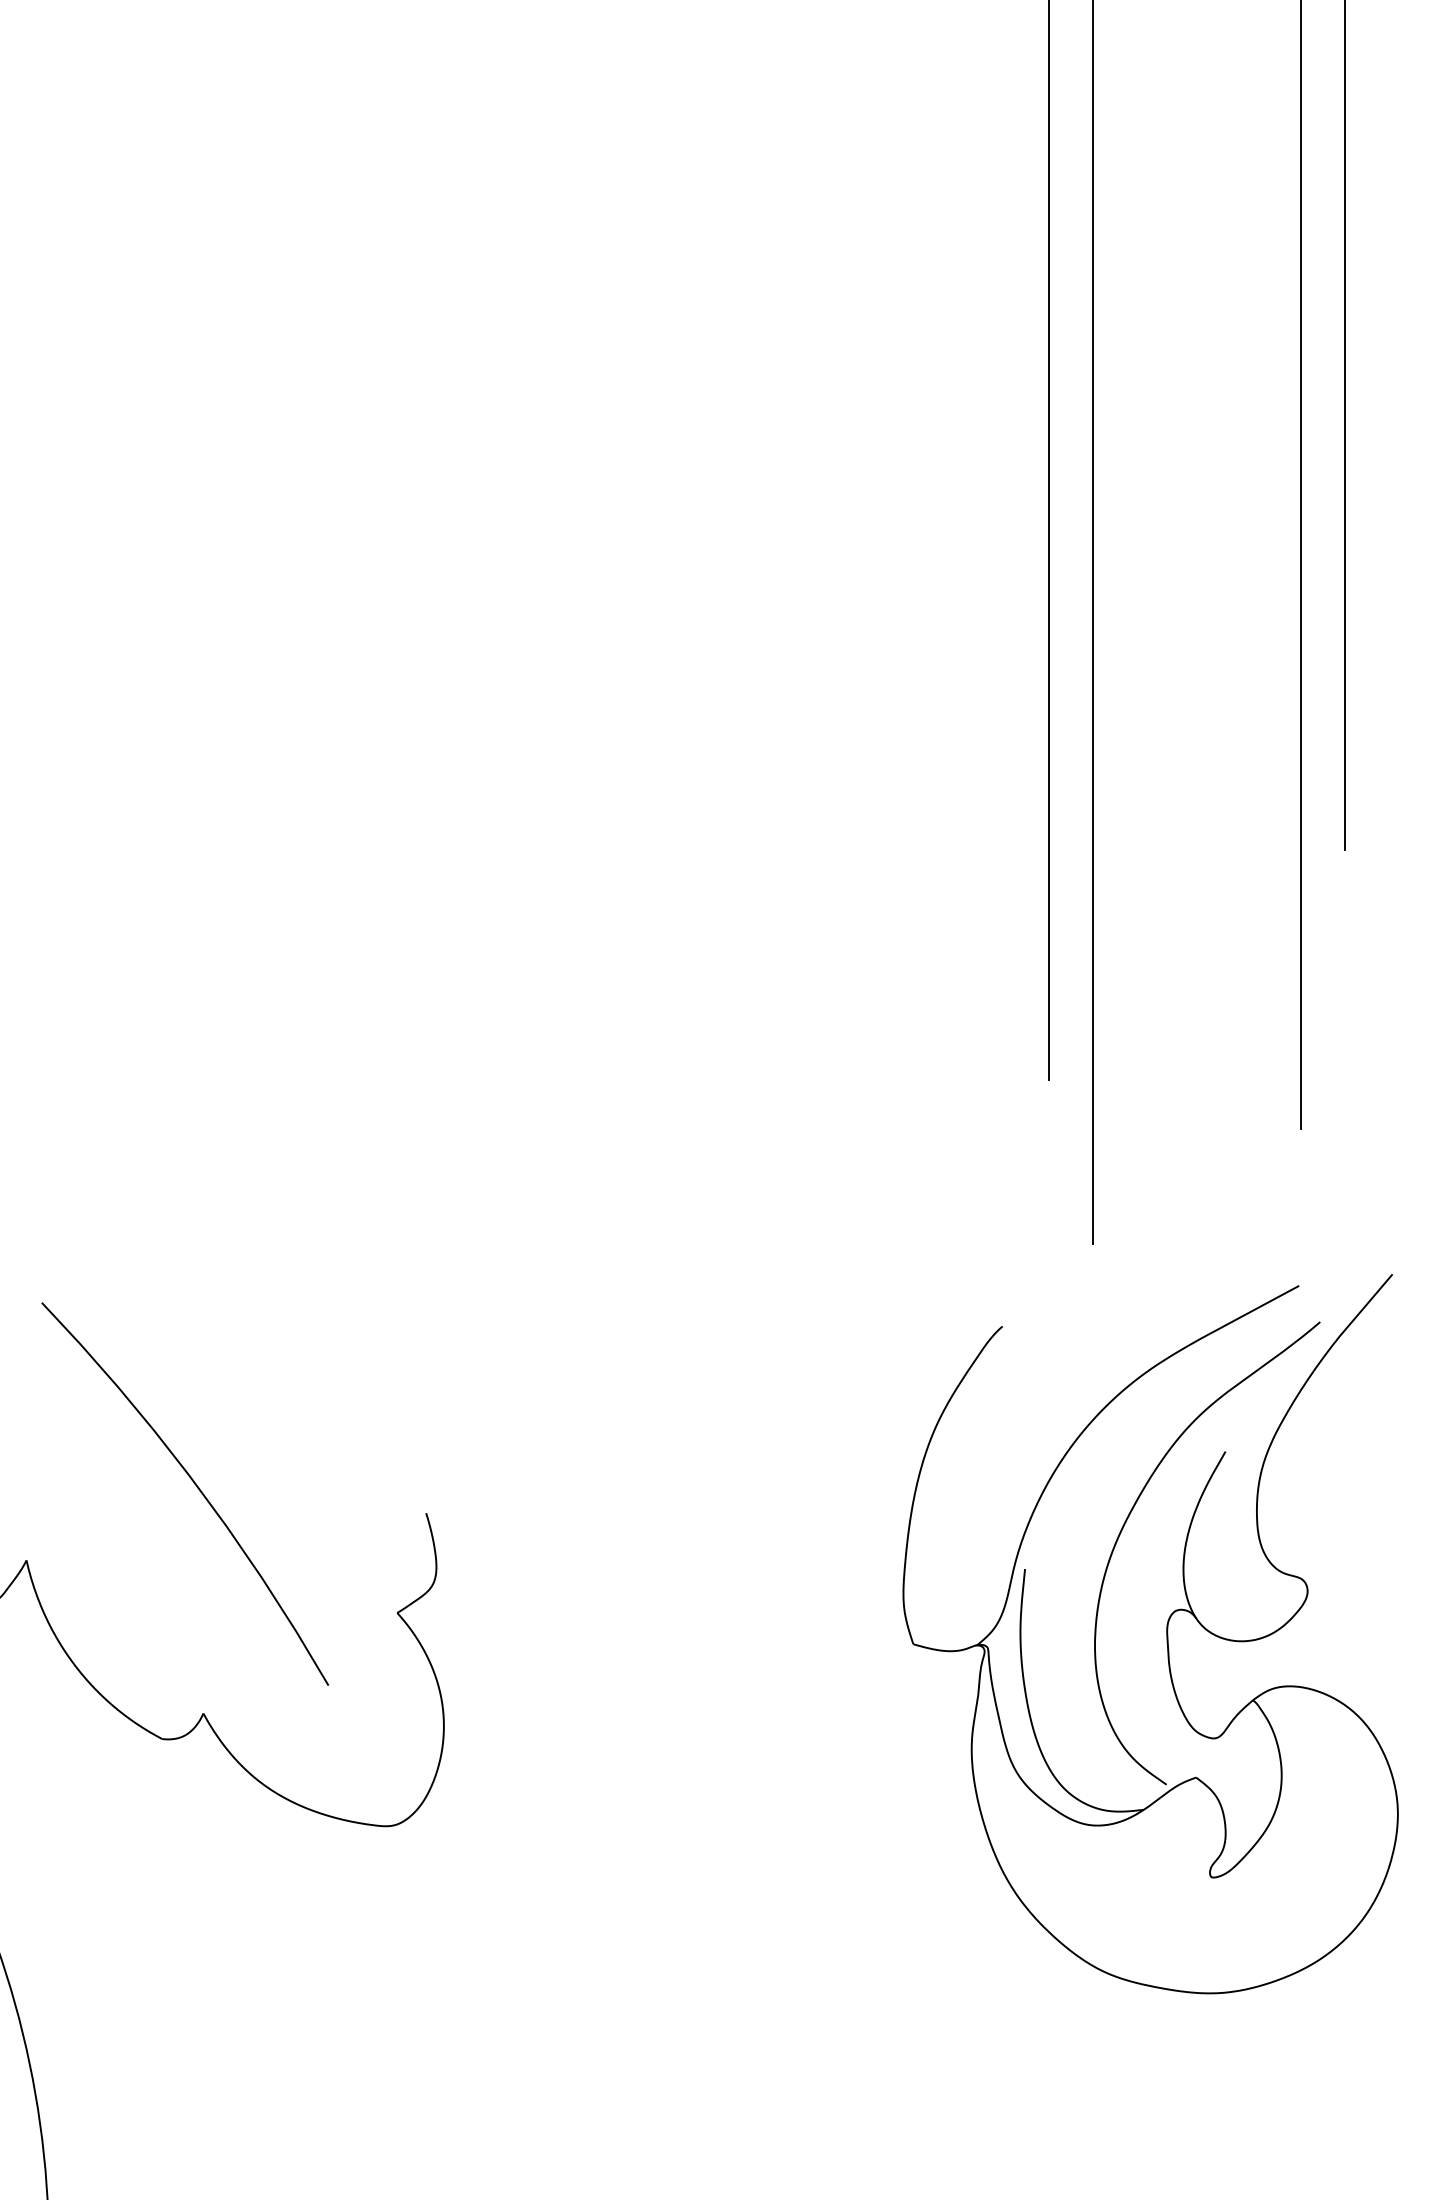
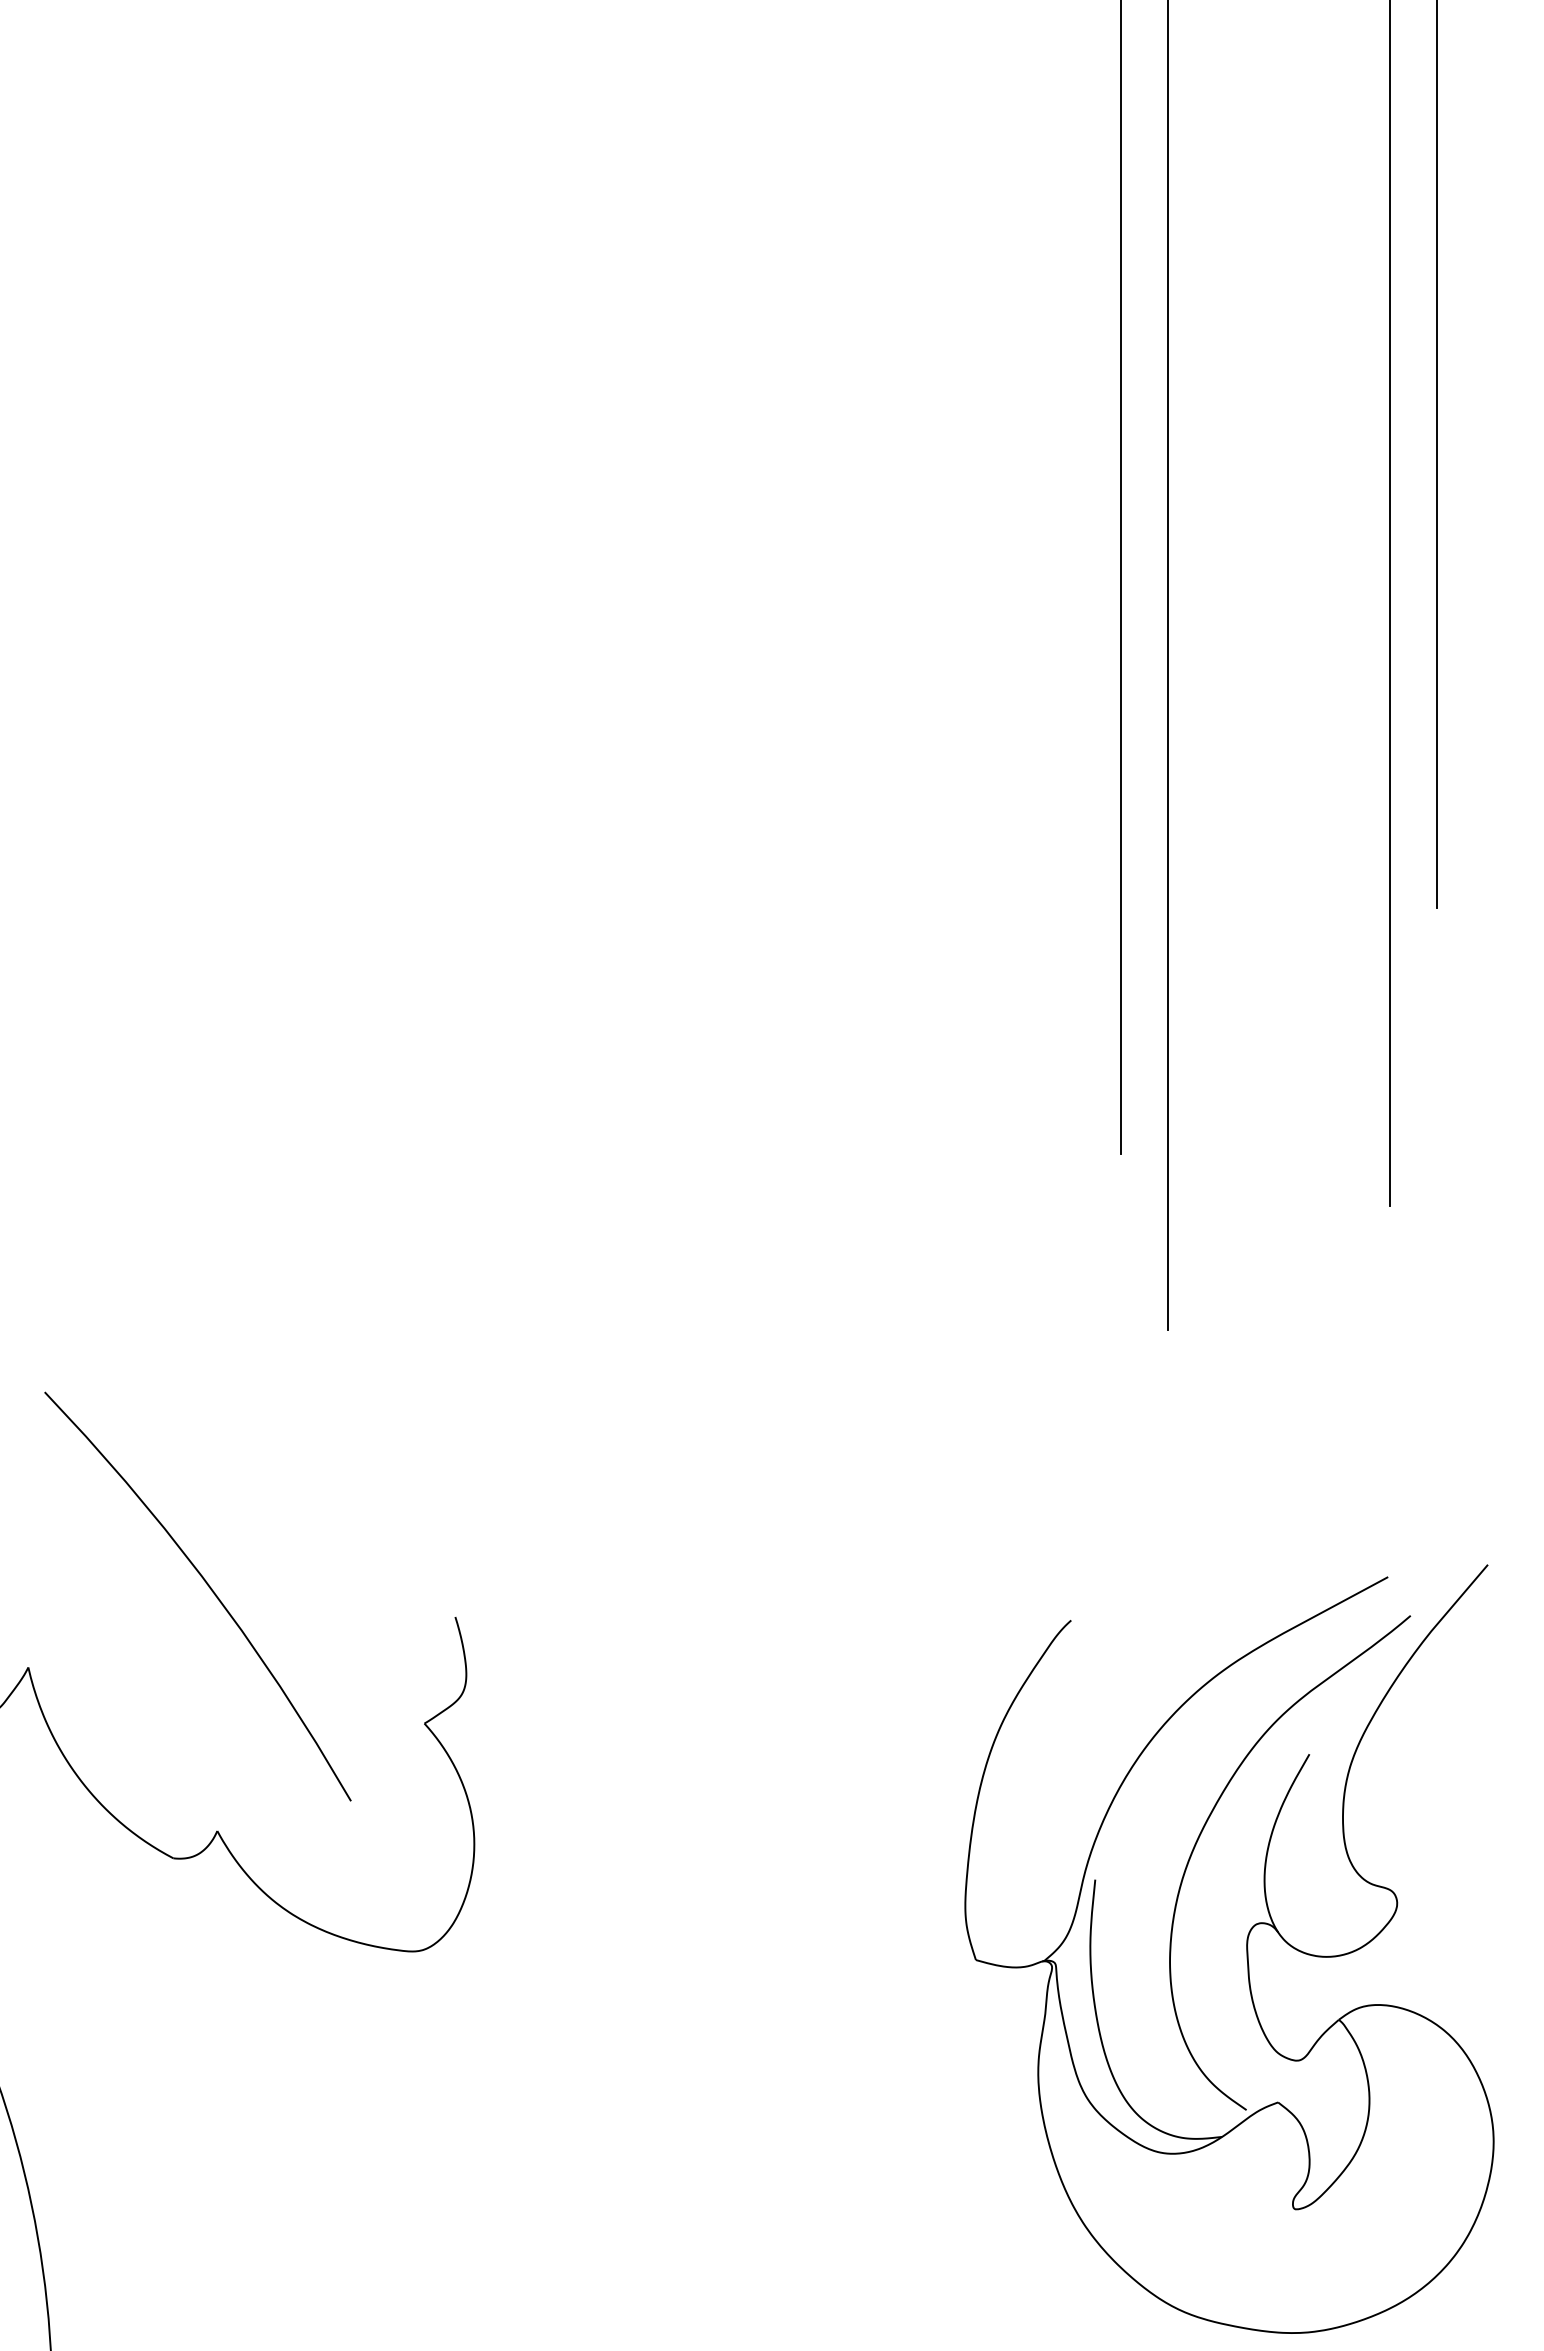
part: (1166, 1633) -> (1246, 1948), moved

